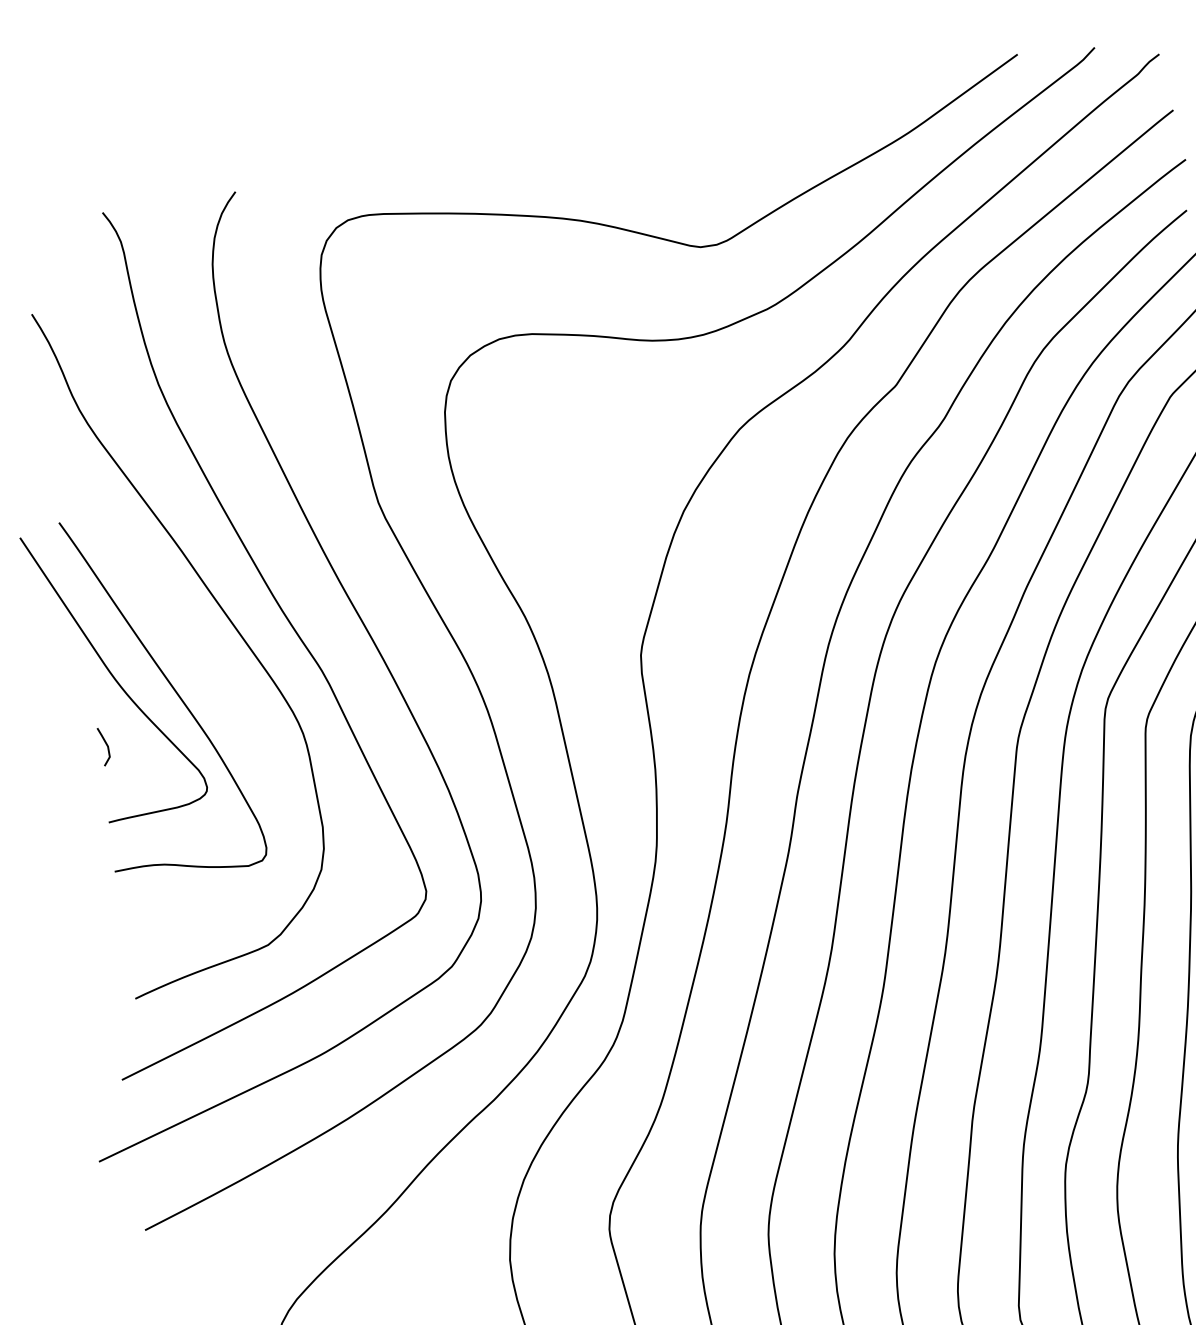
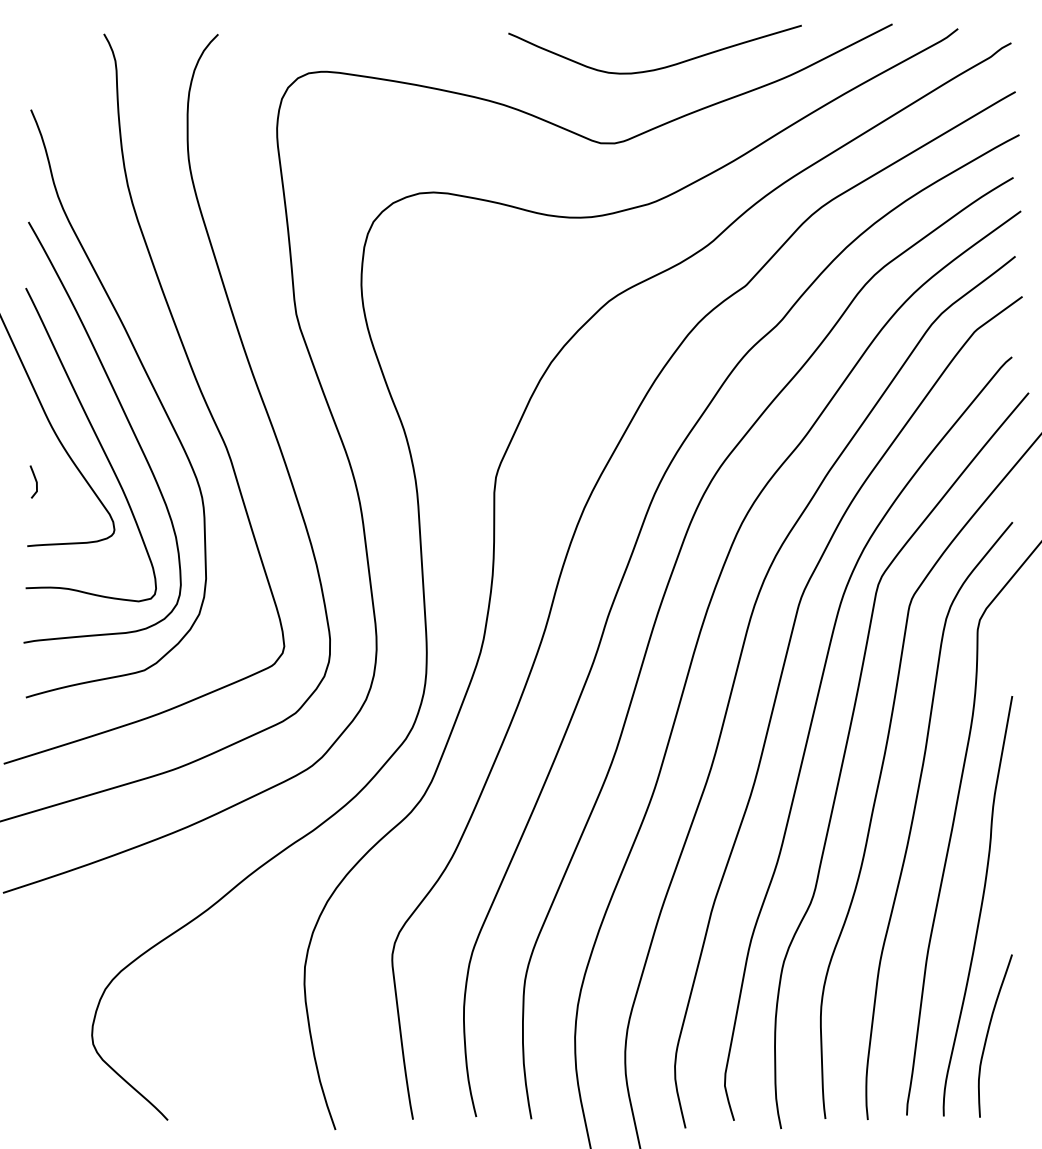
curve: (755, 147) -> (660, 67), added
curve: (200, 656) -> (126, 419), added

